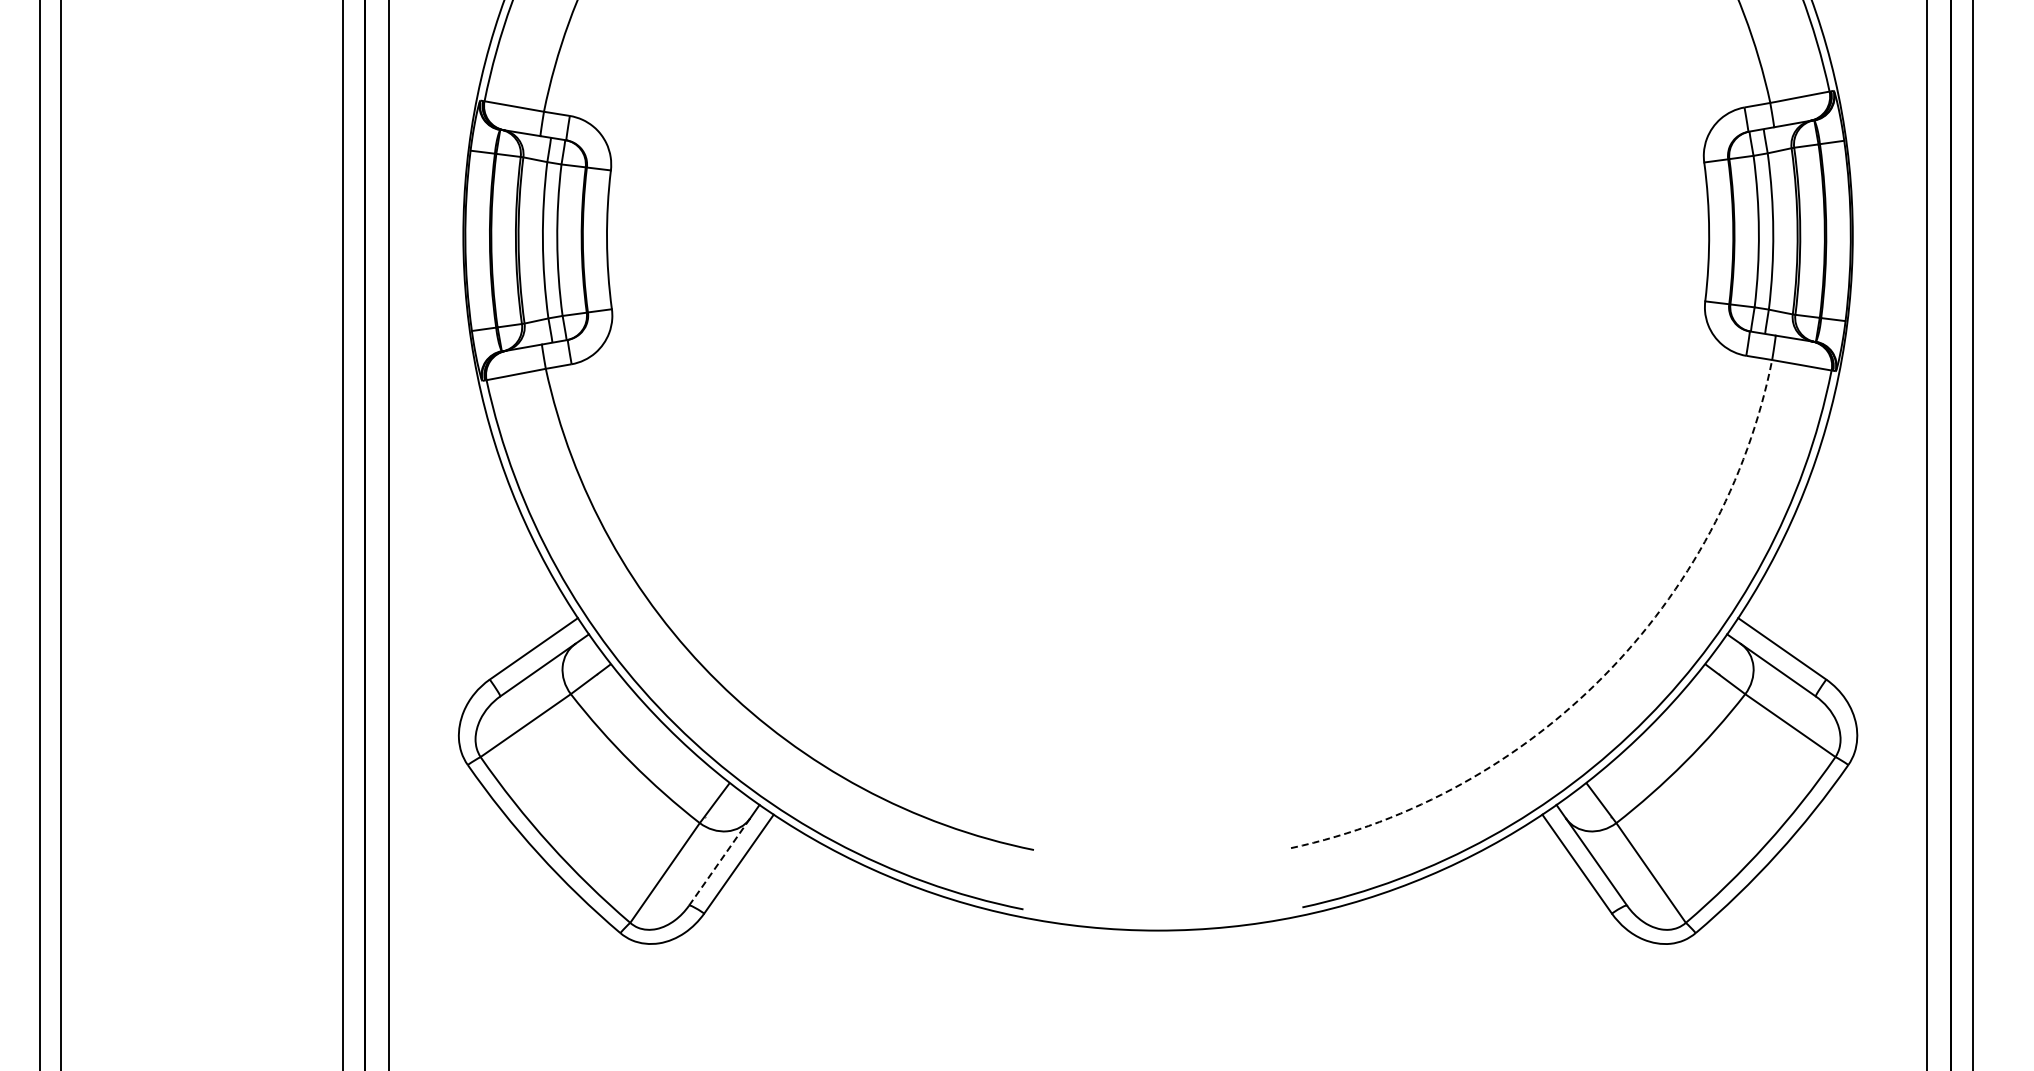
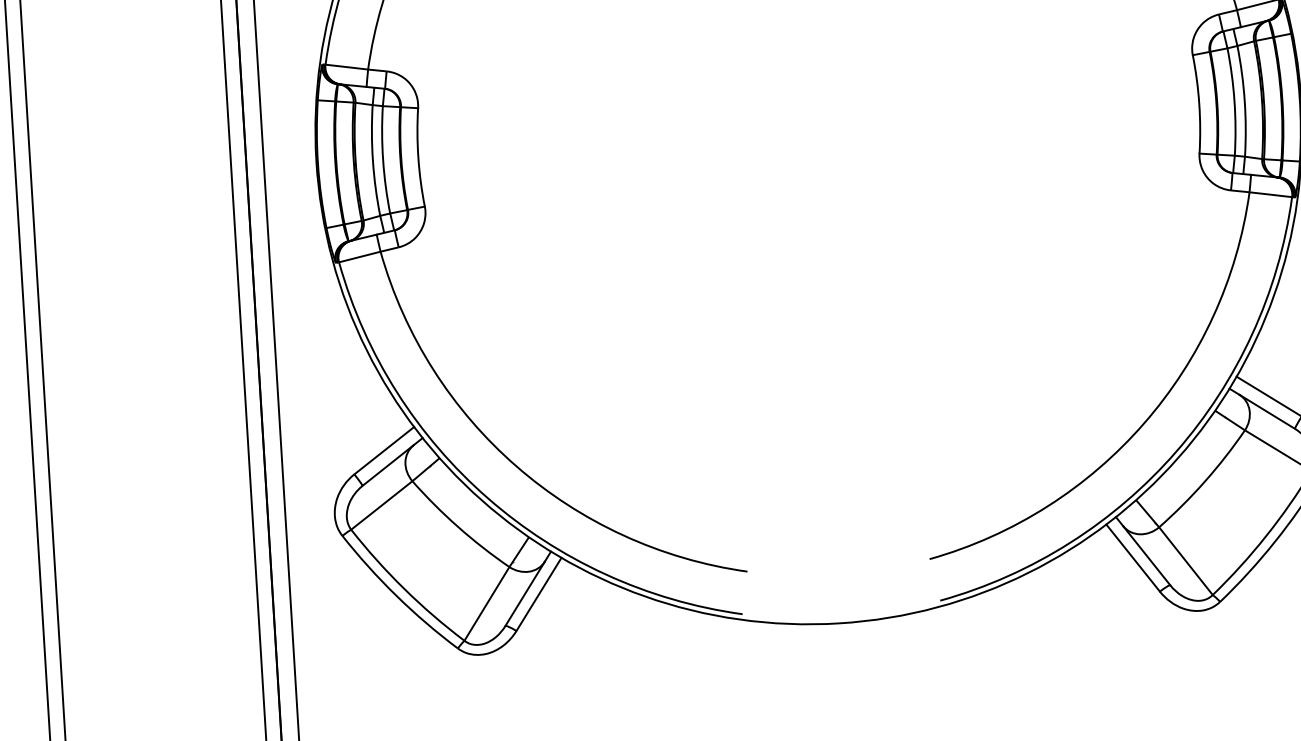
arc: (1604, 675) -> (1144, 423), dashed -> solid
line: (719, 861) -> (525, 593), dashed -> solid

